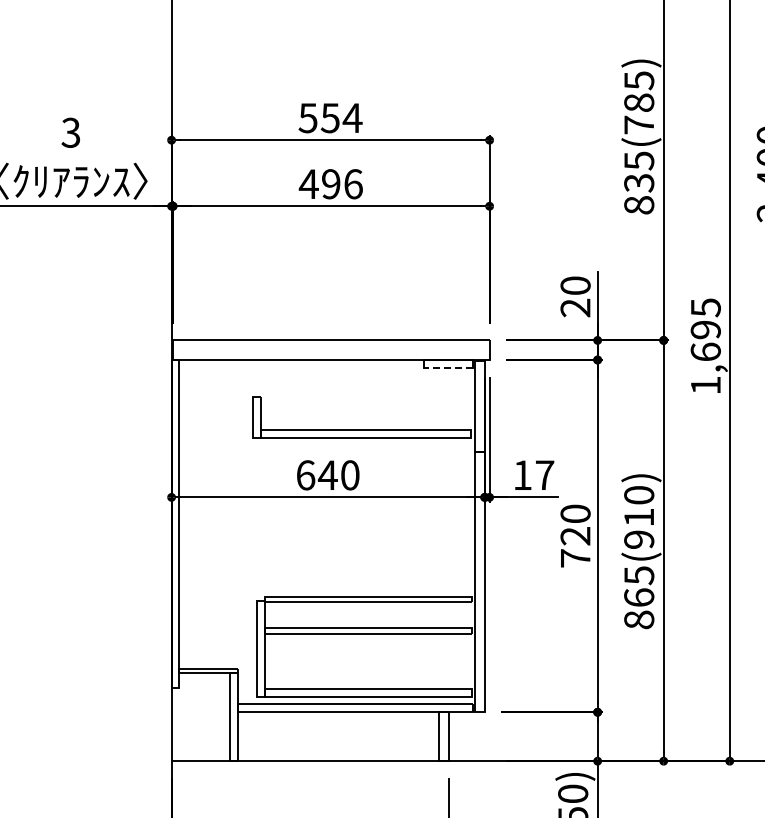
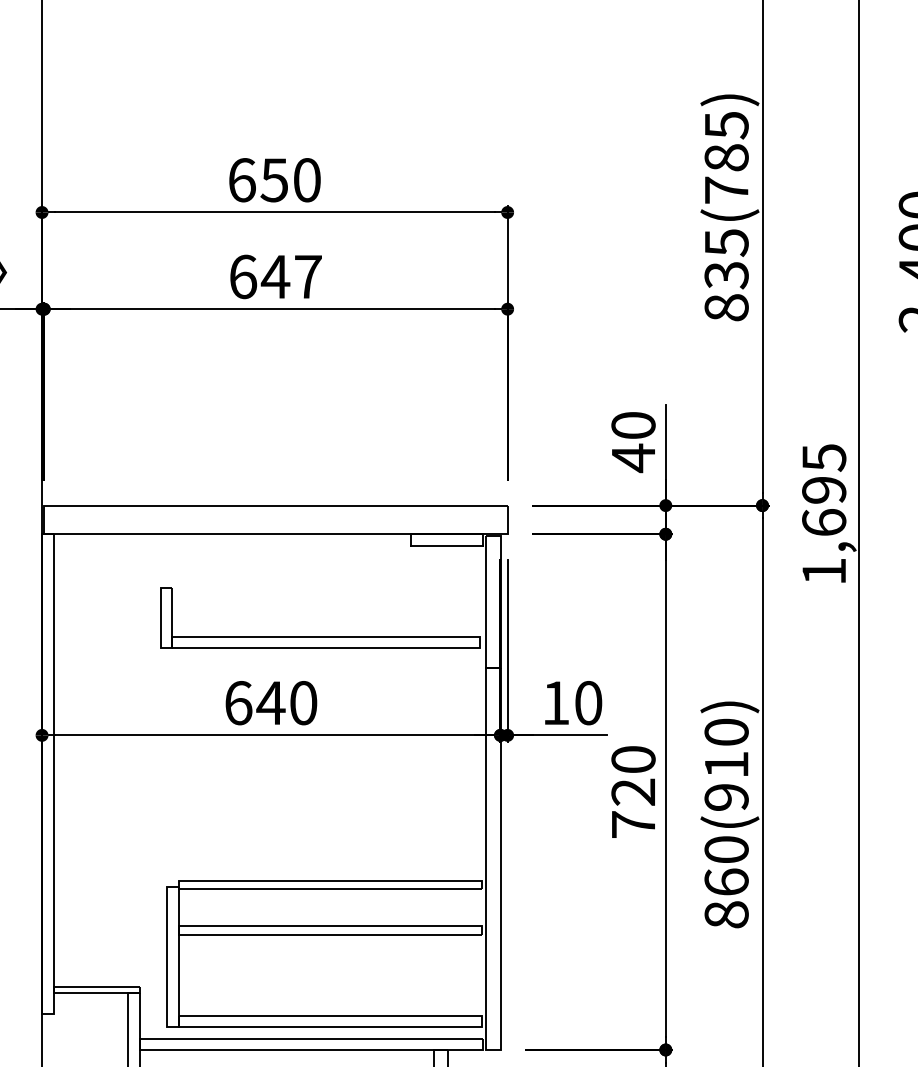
text: (330, 118) -> (274, 180), 554 -> 650
text: (330, 184) -> (274, 277), 496 -> 647
text: (575, 308) -> (633, 458), 20 -> 40
line: (447, 367) -> (445, 545), dashed -> solid
text: (545, 475) -> (589, 703), 17 -> 10
text: (639, 575) -> (727, 849), 865(910) -> 860(910)

